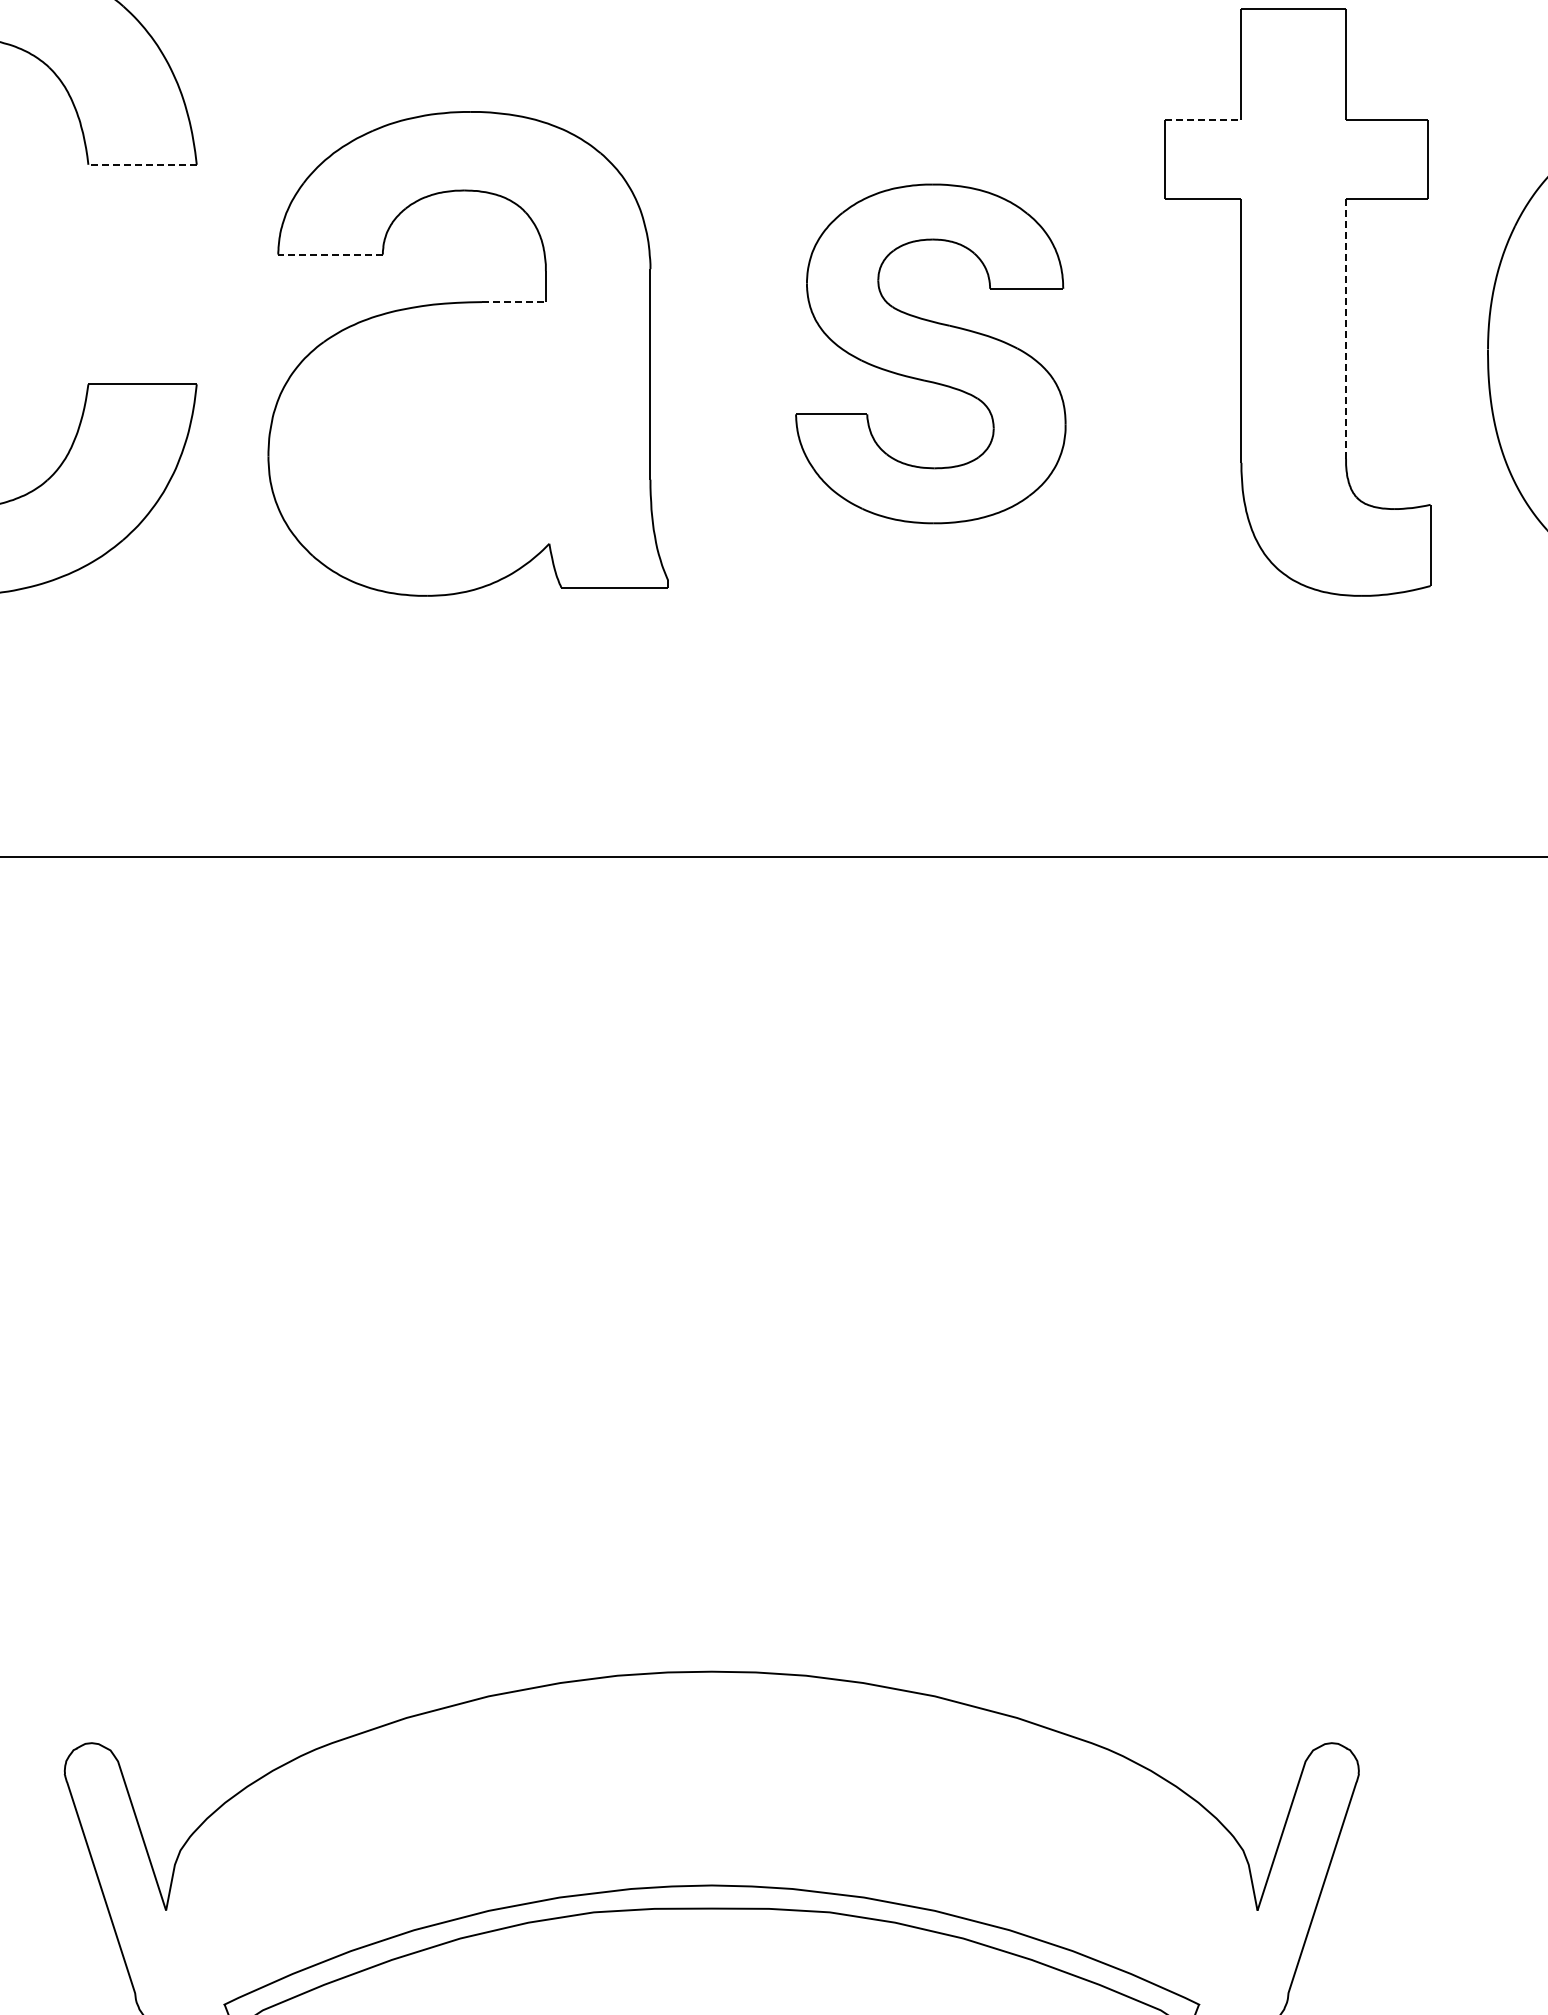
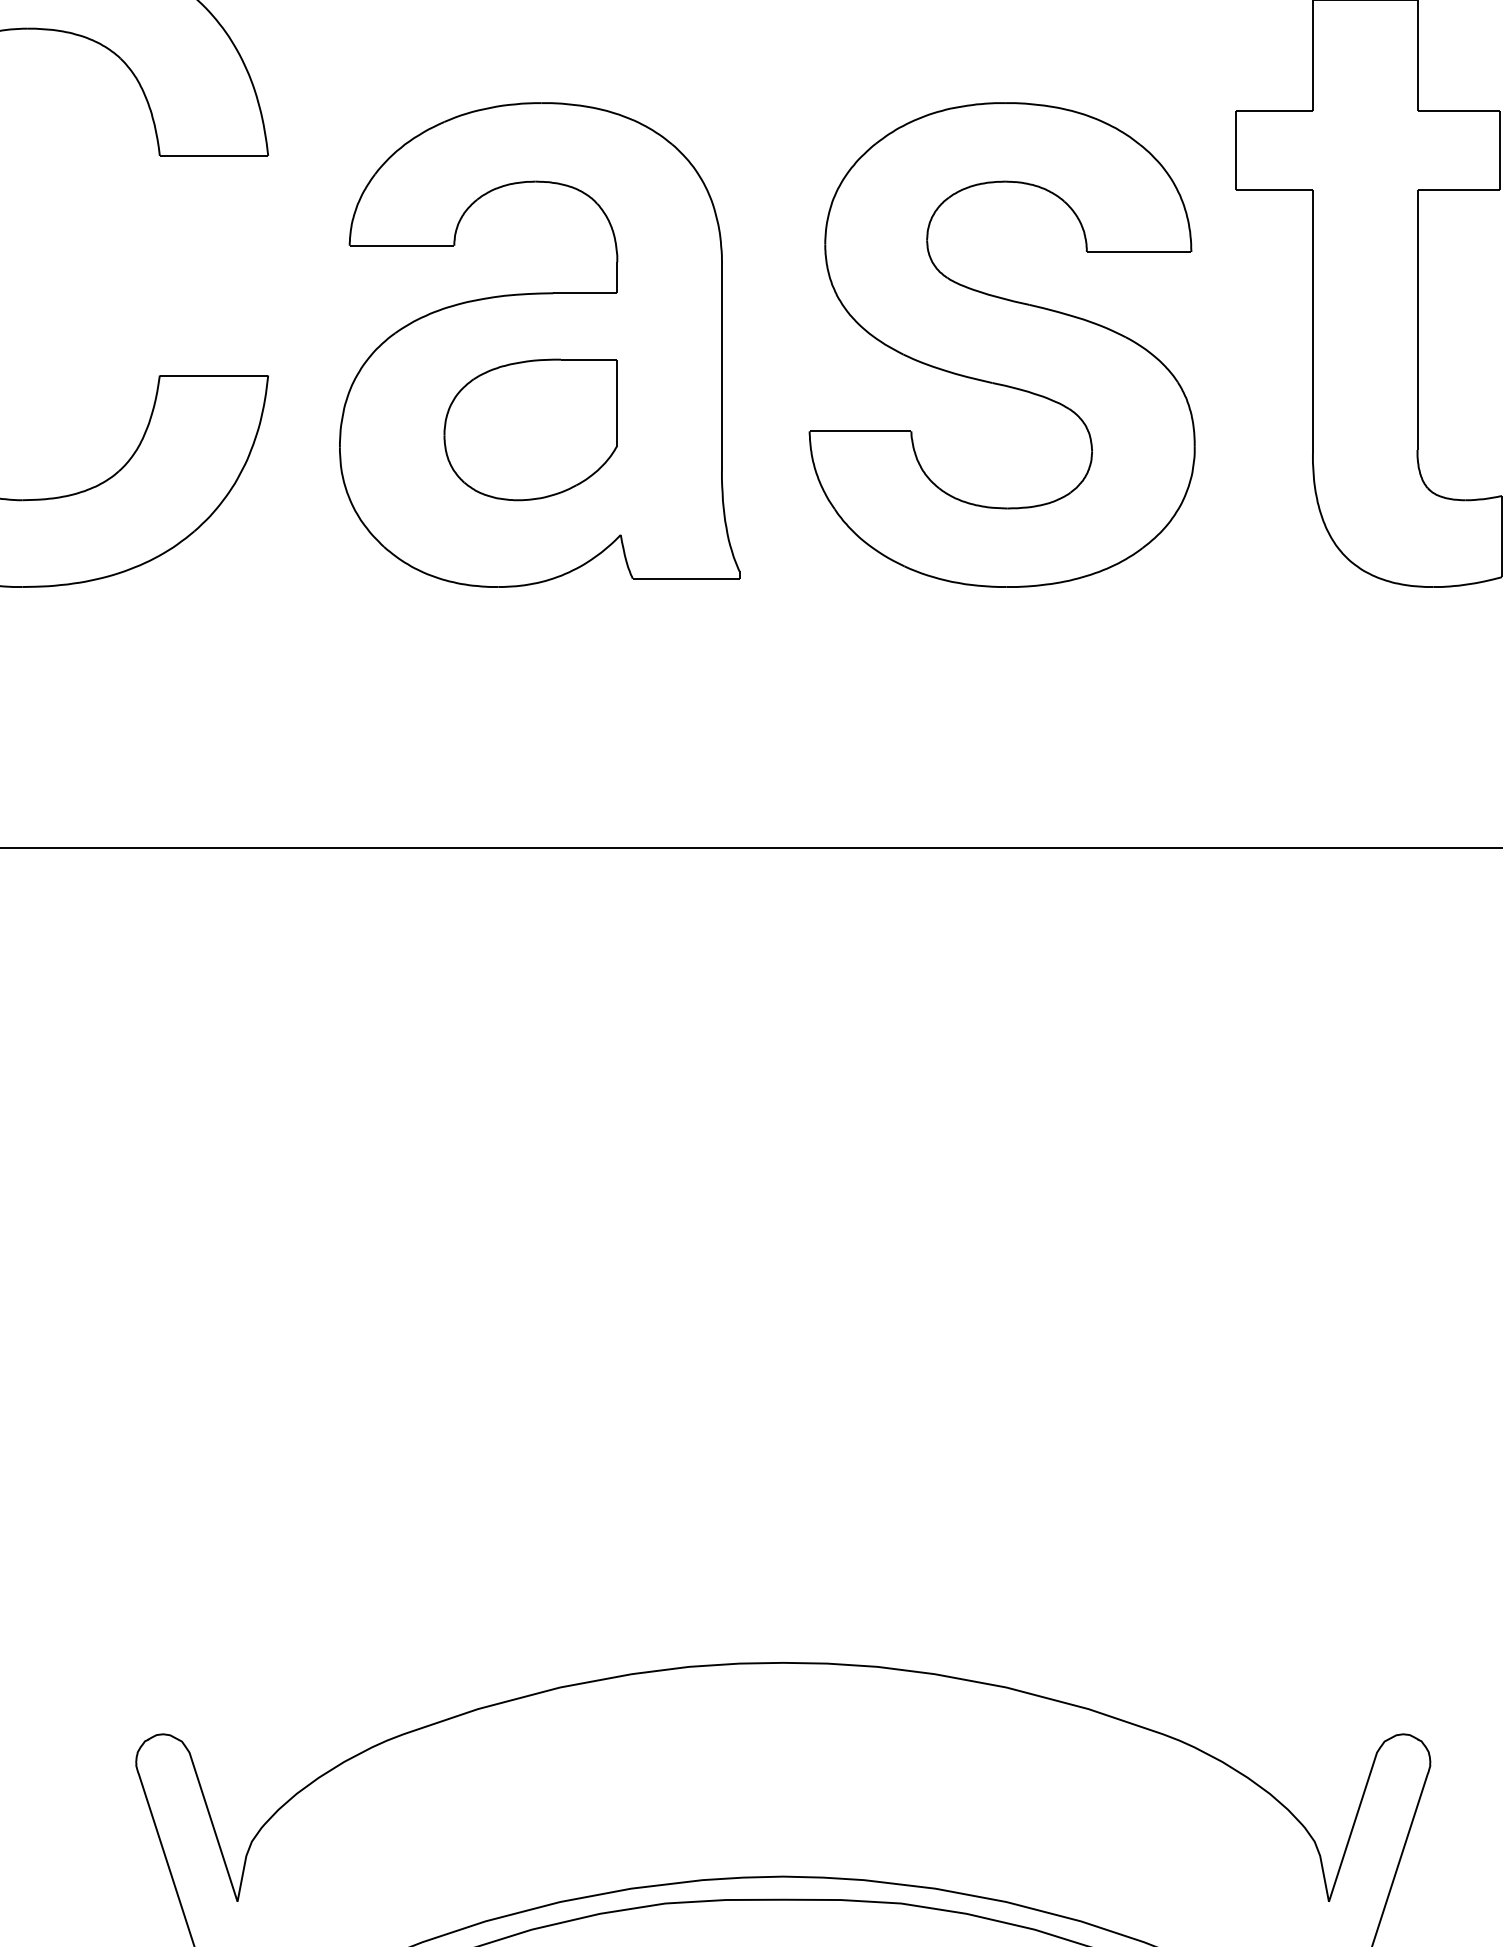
line: (1203, 120) -> (1274, 111), dashed -> solid
line: (142, 164) -> (213, 155), dashed -> solid
line: (330, 254) -> (401, 245), dashed -> solid
line: (513, 302) -> (584, 293), dashed -> solid
line: (1346, 329) -> (1417, 320), dashed -> solid
part: (930, 353) -> (1001, 344), size x1.43
part: (459, 438) -> (530, 429), added

